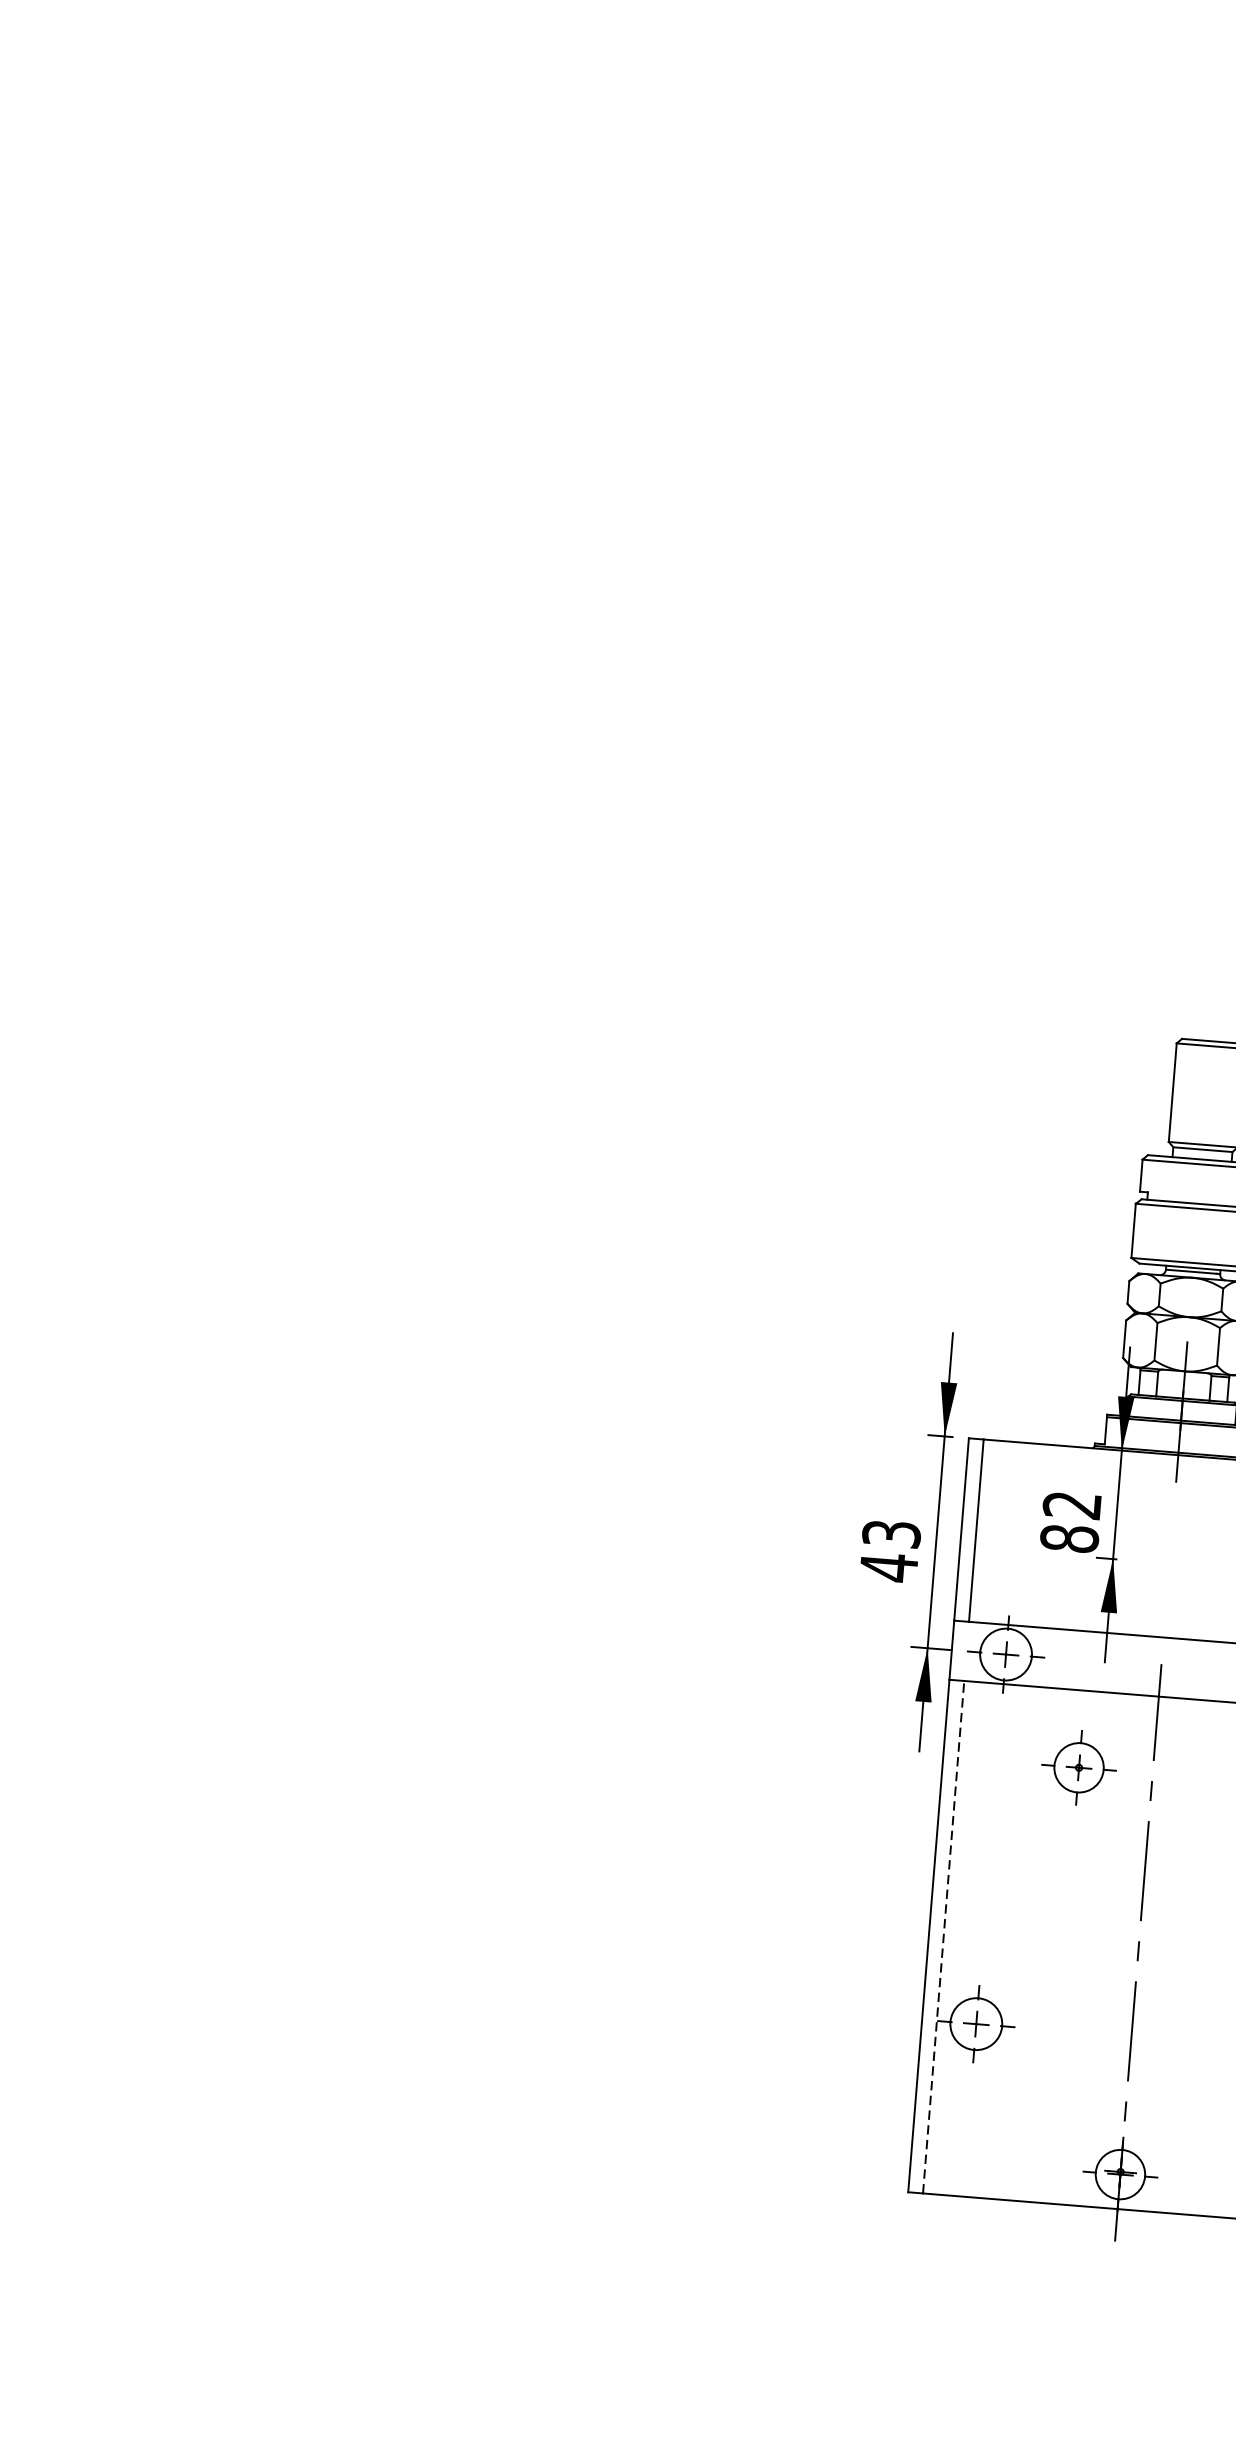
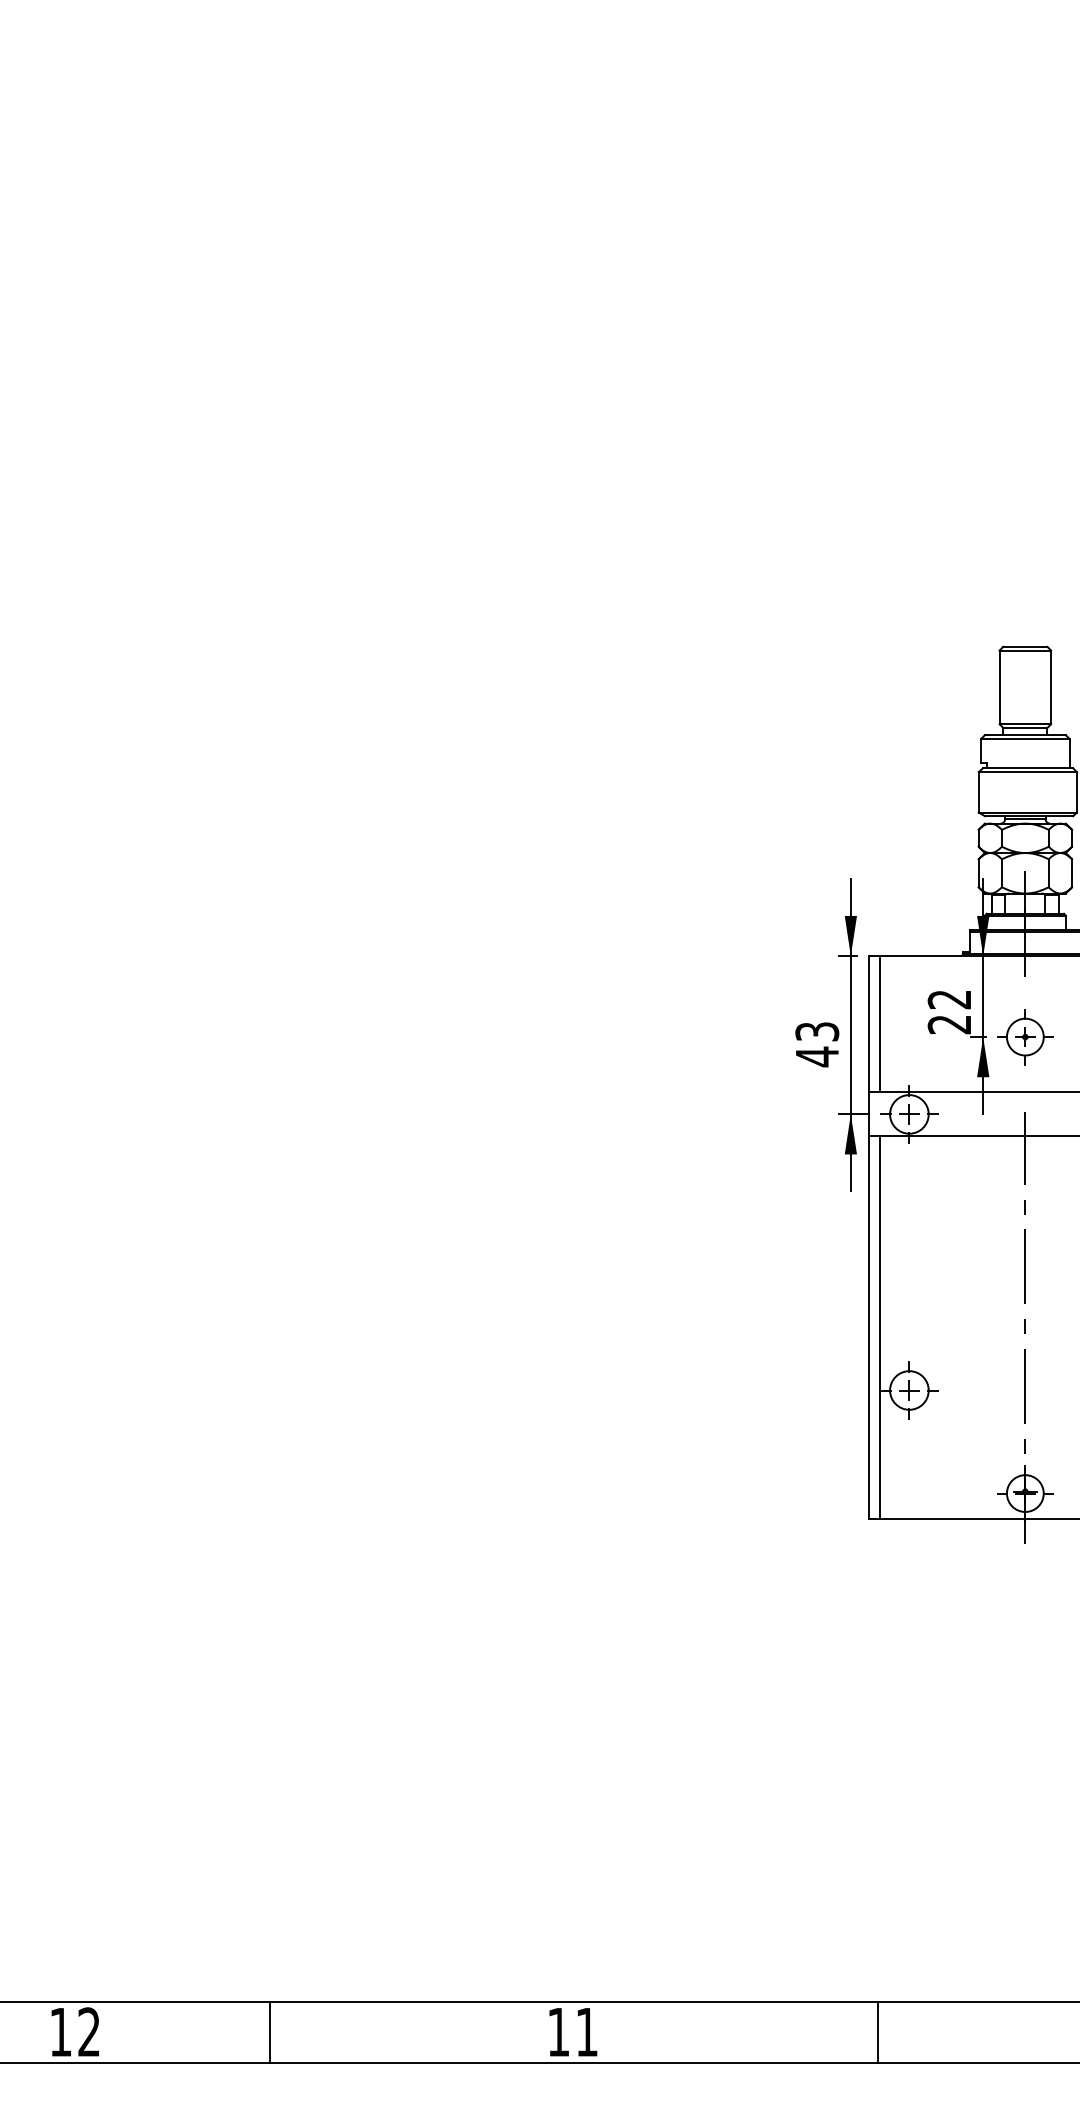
text: (1069, 1538) -> (949, 1024), 82 -> 22
part: (1079, 1768) -> (1025, 1037), moved
line: (943, 1936) -> (879, 1327), dashed -> solid

